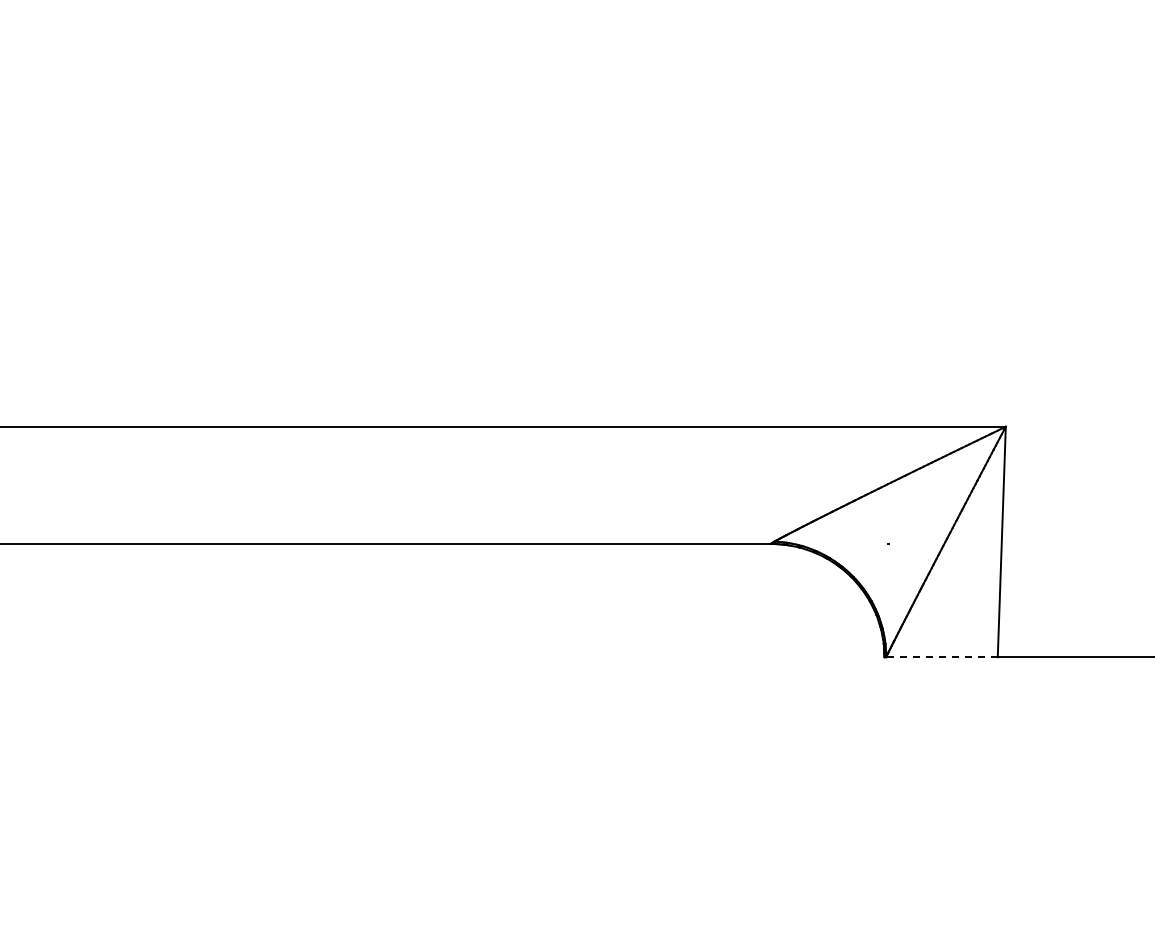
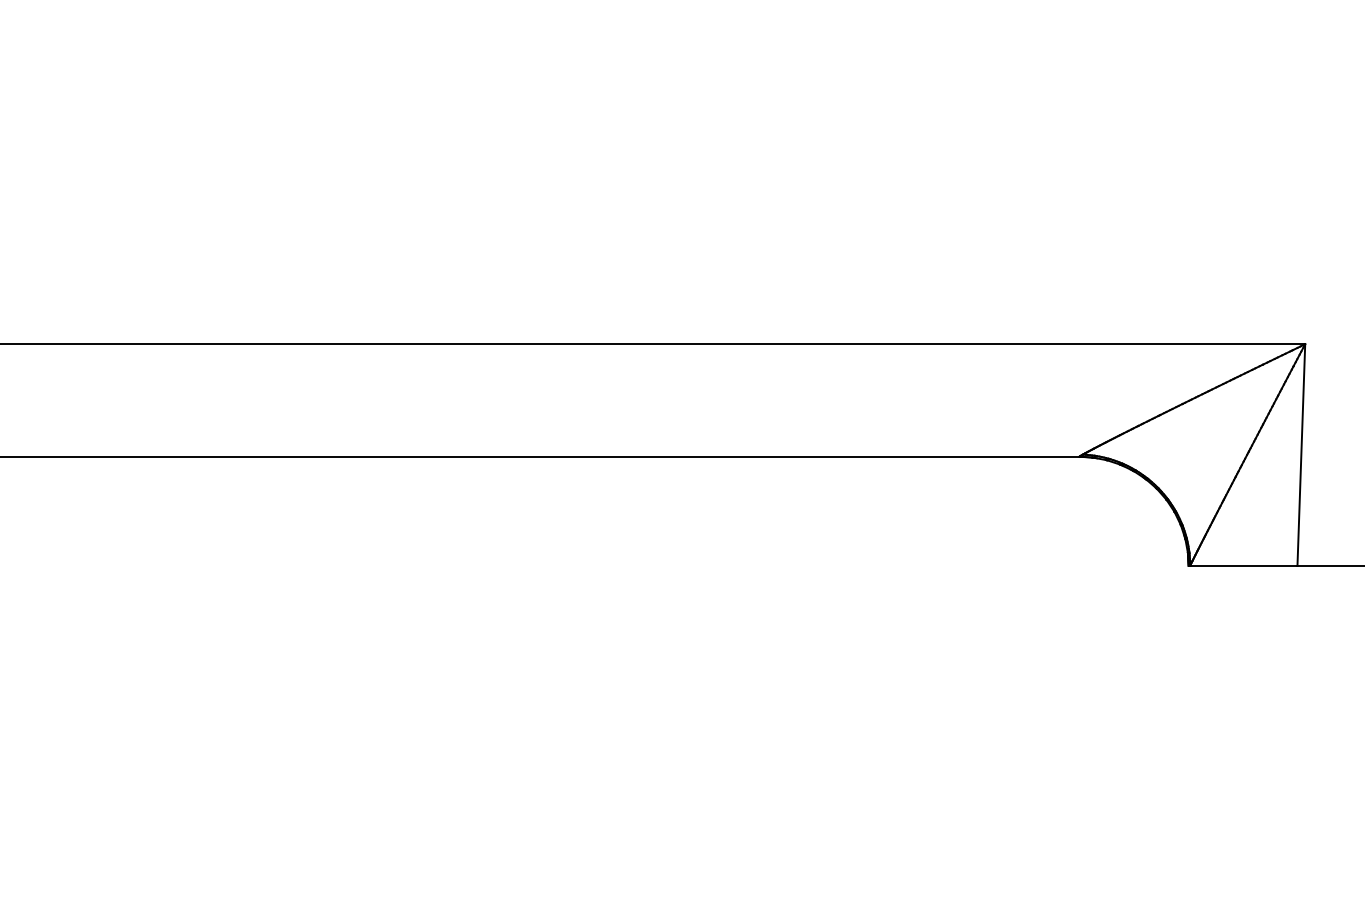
line: (941, 656) -> (1243, 565), dashed -> solid

